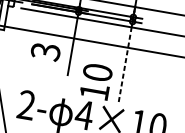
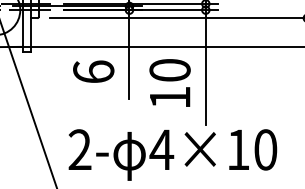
text: (45, 51) -> (93, 71), 3 -> 6
line: (124, 65) -> (205, 71), dashed -> solid
text: (95, 81) -> (169, 82), moved

